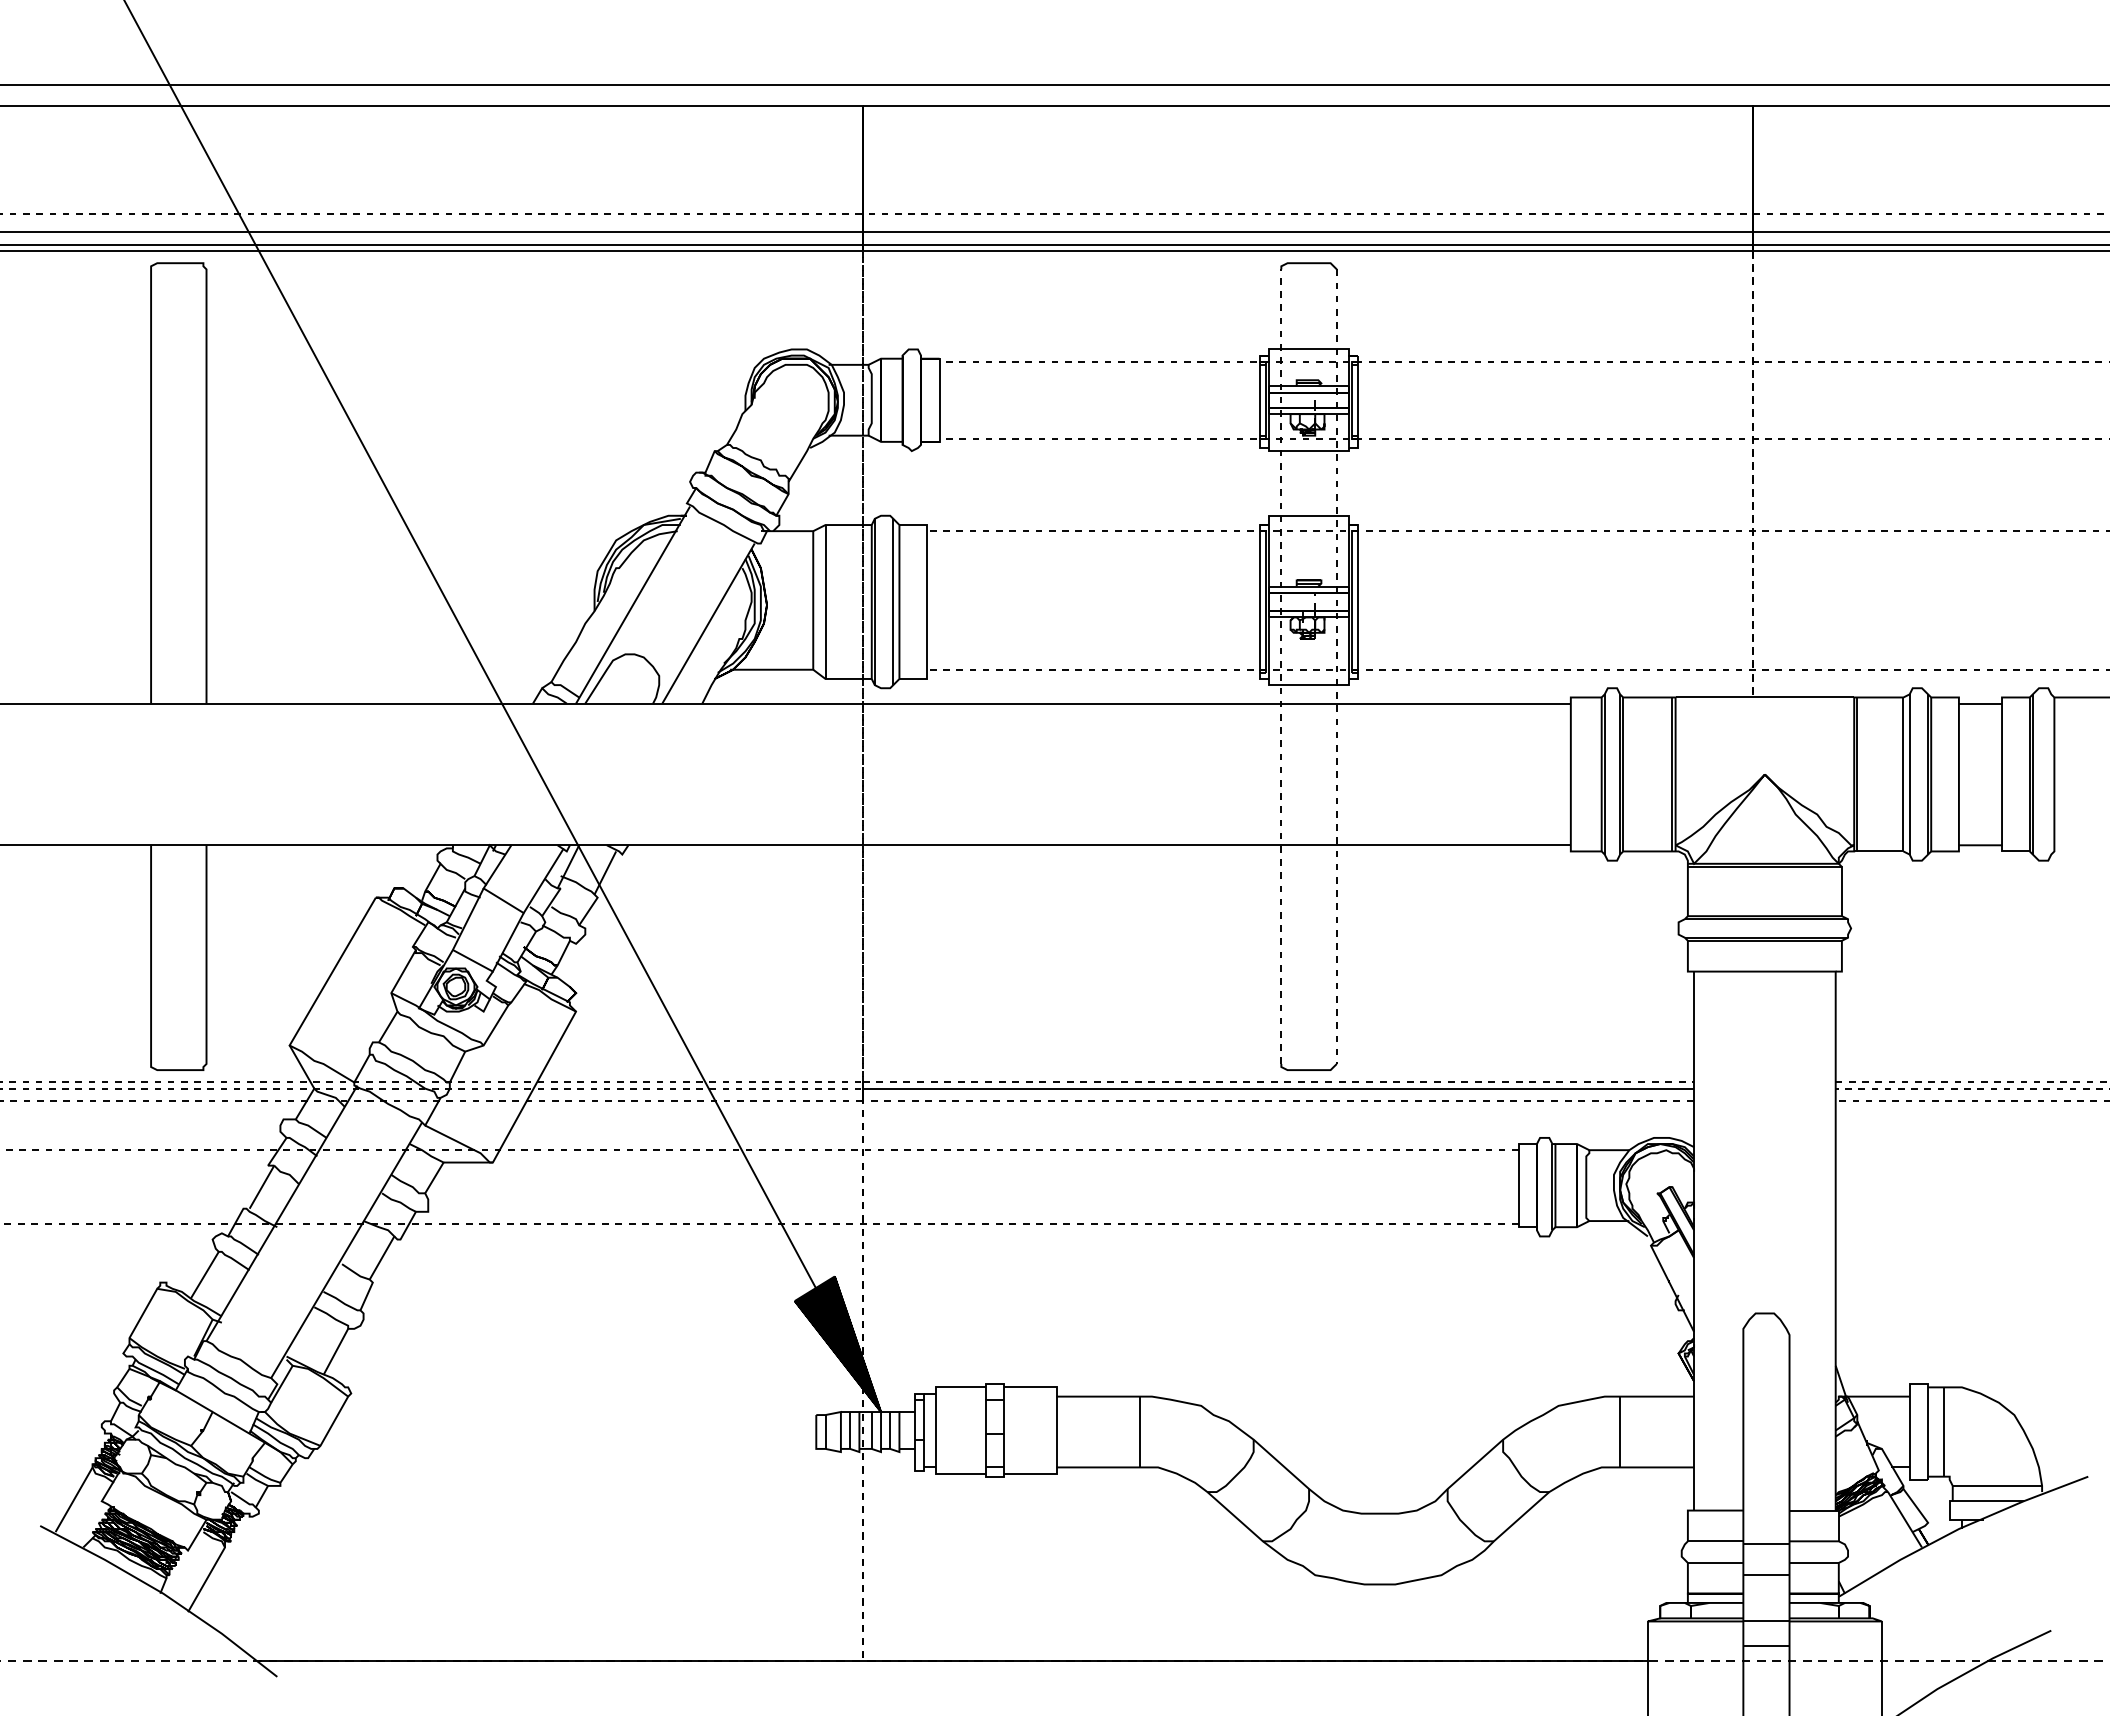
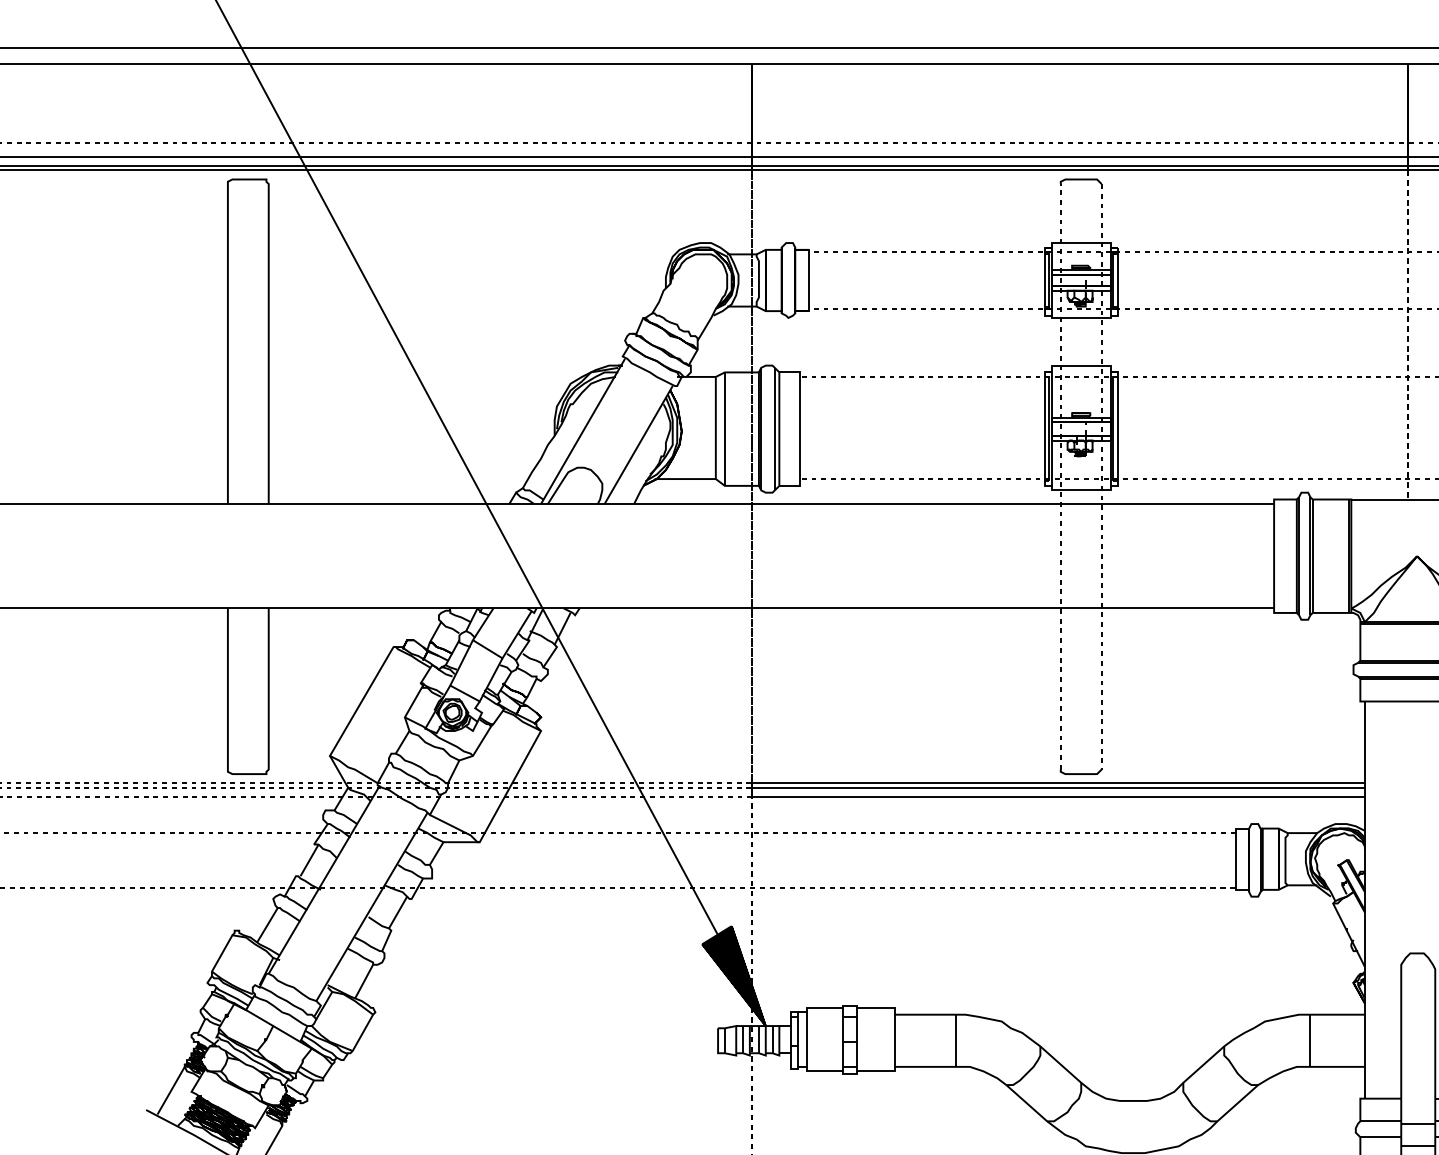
line: (1278, 1082) -> (1058, 783), dashed -> solid
line: (1278, 1100) -> (1058, 796), dashed -> solid

